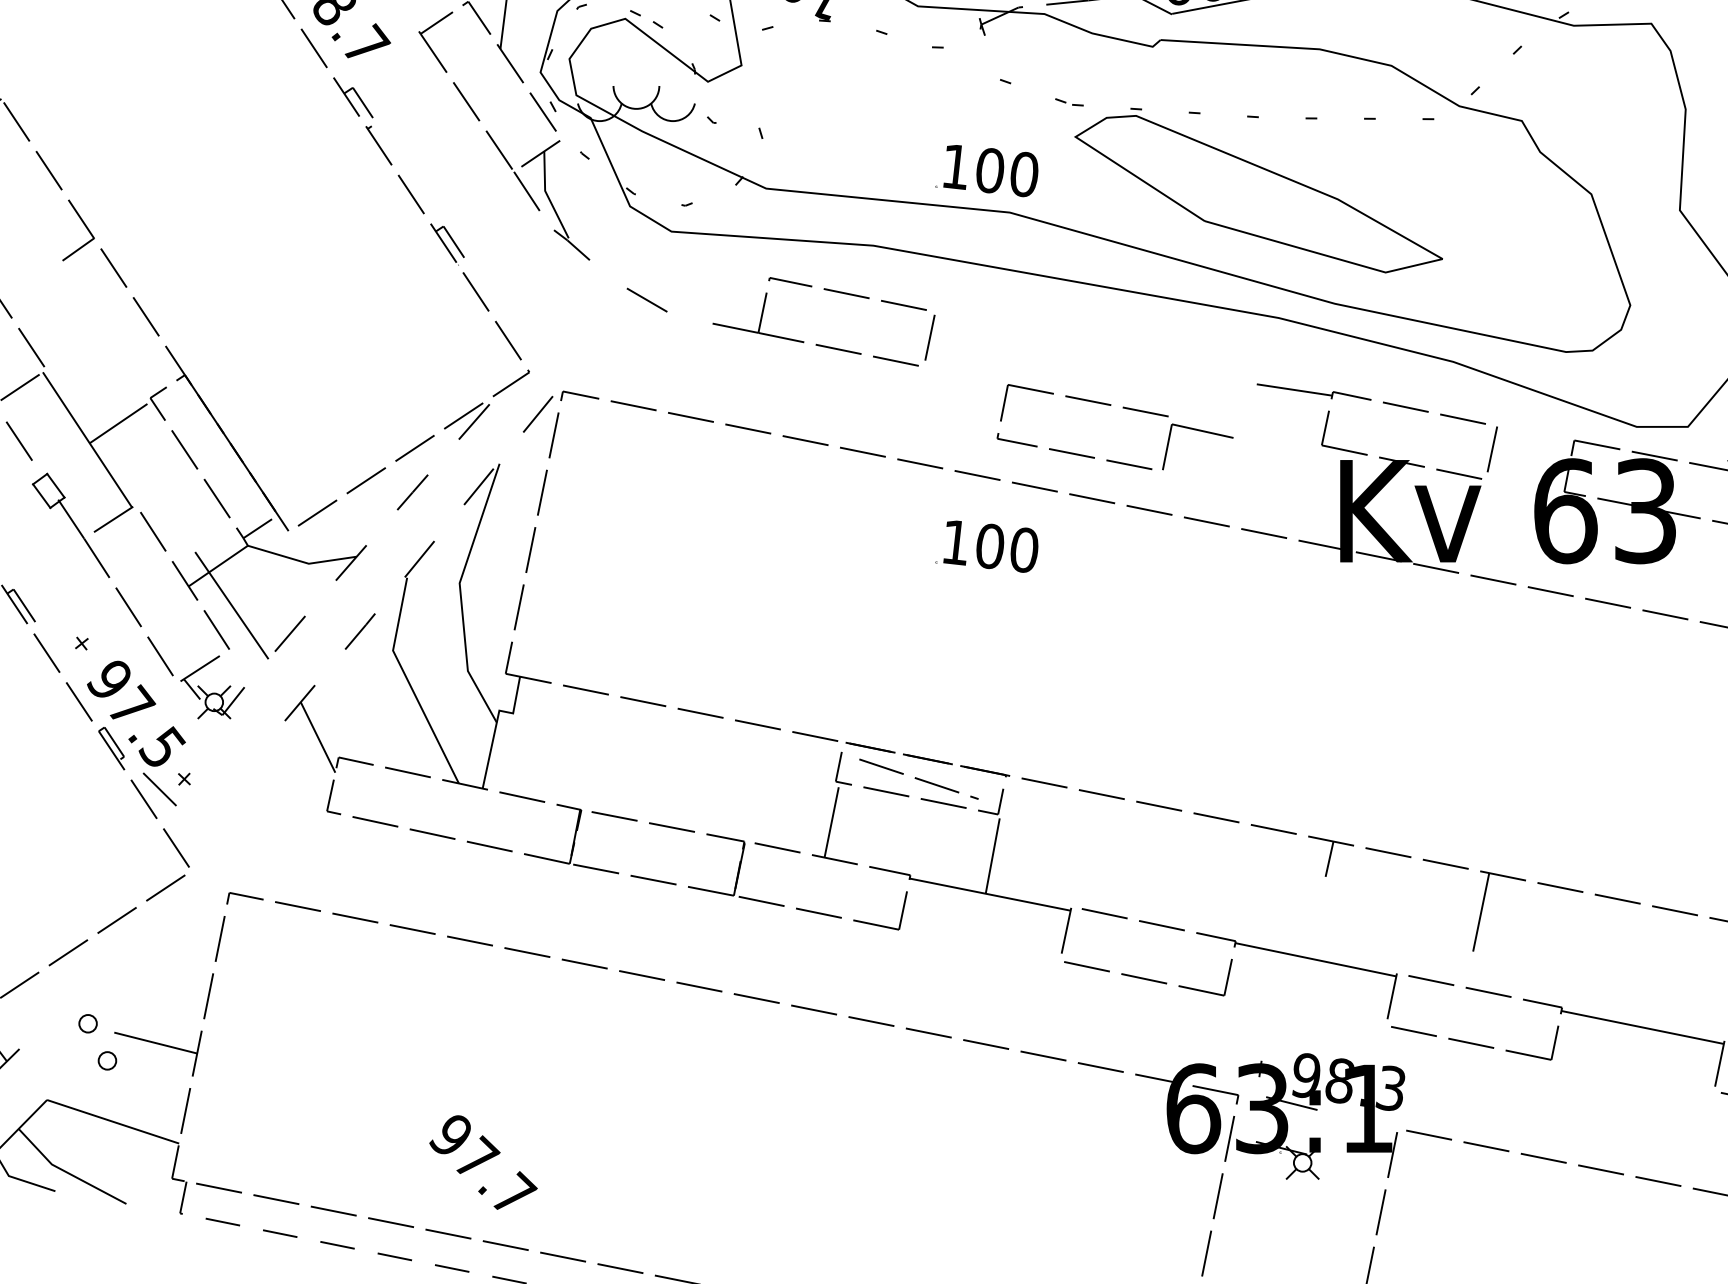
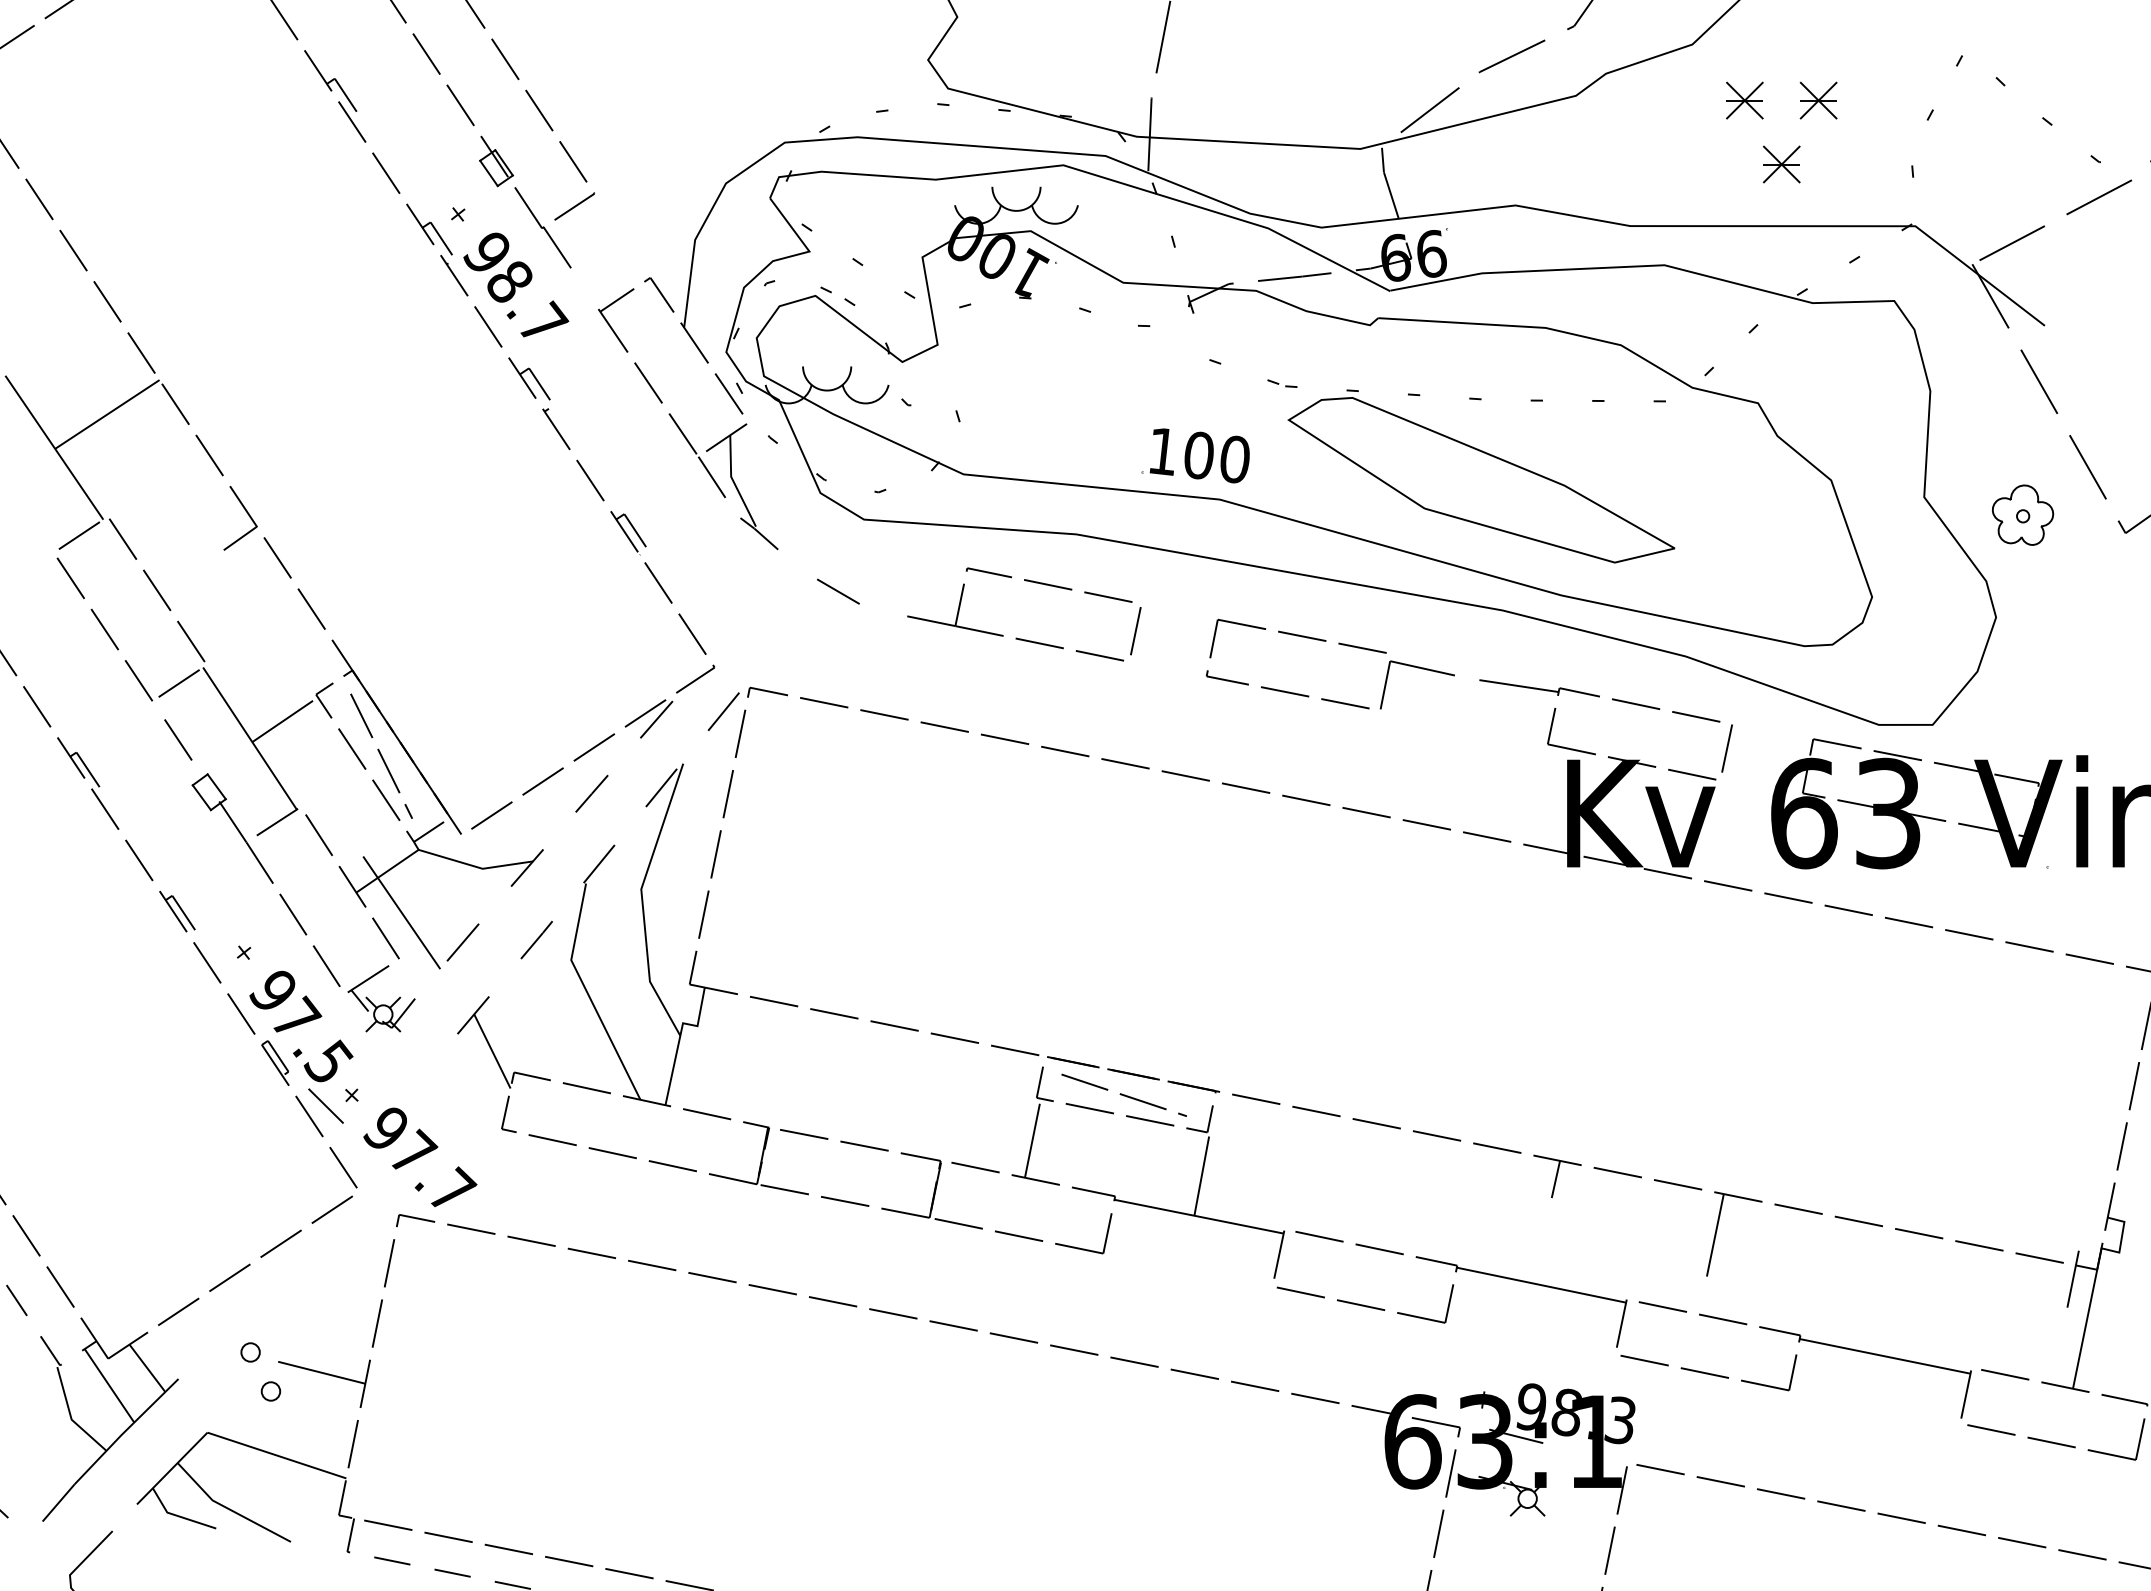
part: (1122, 408) -> (1338, 644), moved
line: (212, 455) -> (381, 755), added
part: (986, 546) -> (1195, 850), removed
text: (483, 1161) -> (420, 1156), moved

